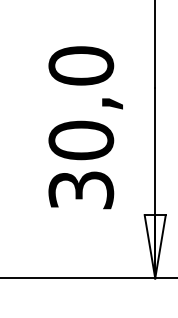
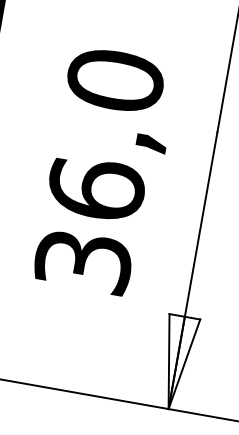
text: (81, 140) -> (96, 189), 30,0 -> 36,0

